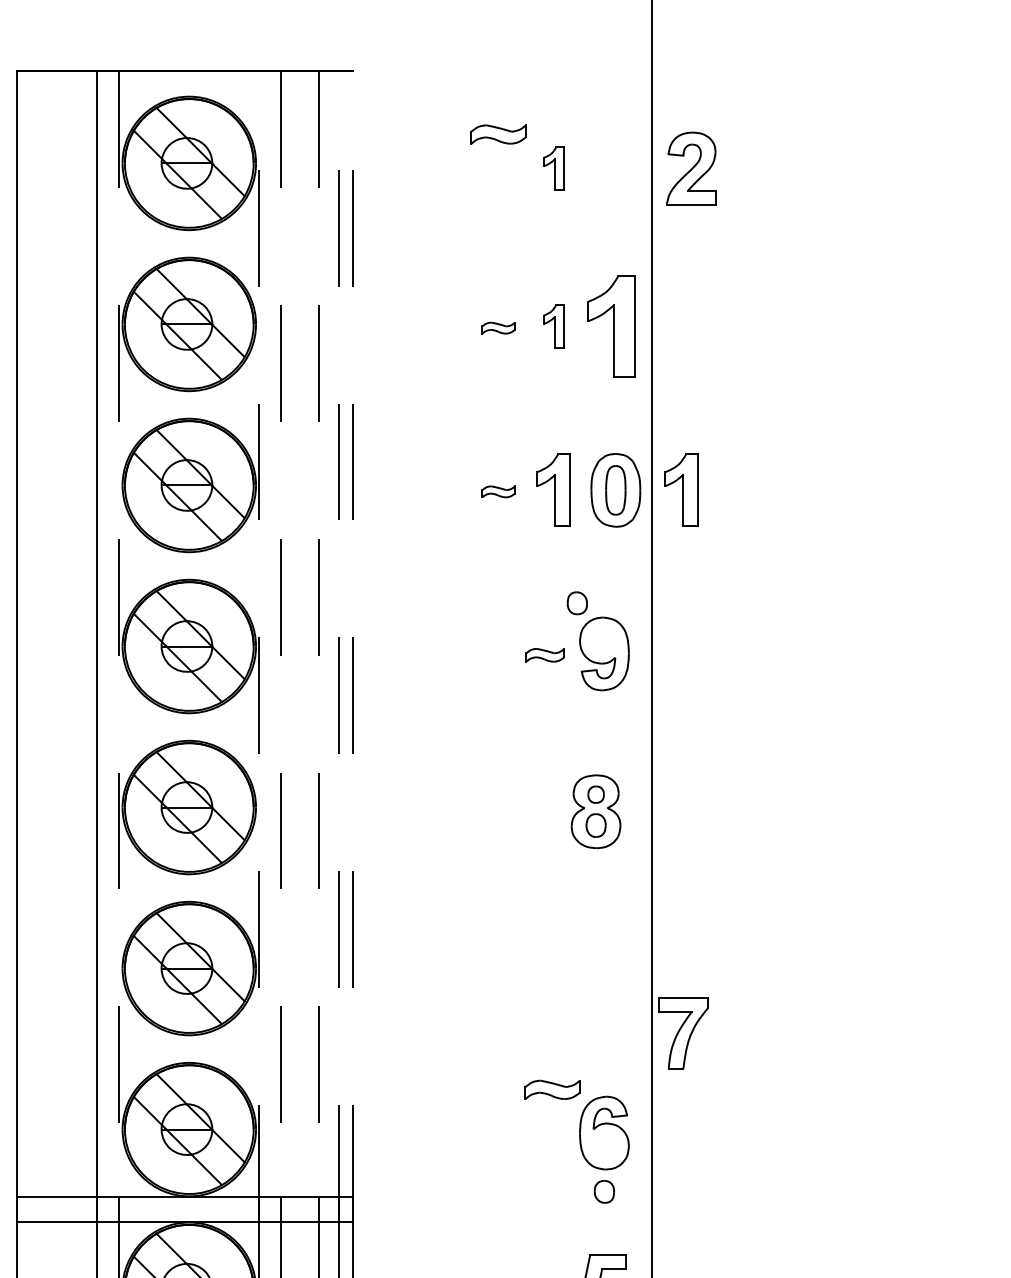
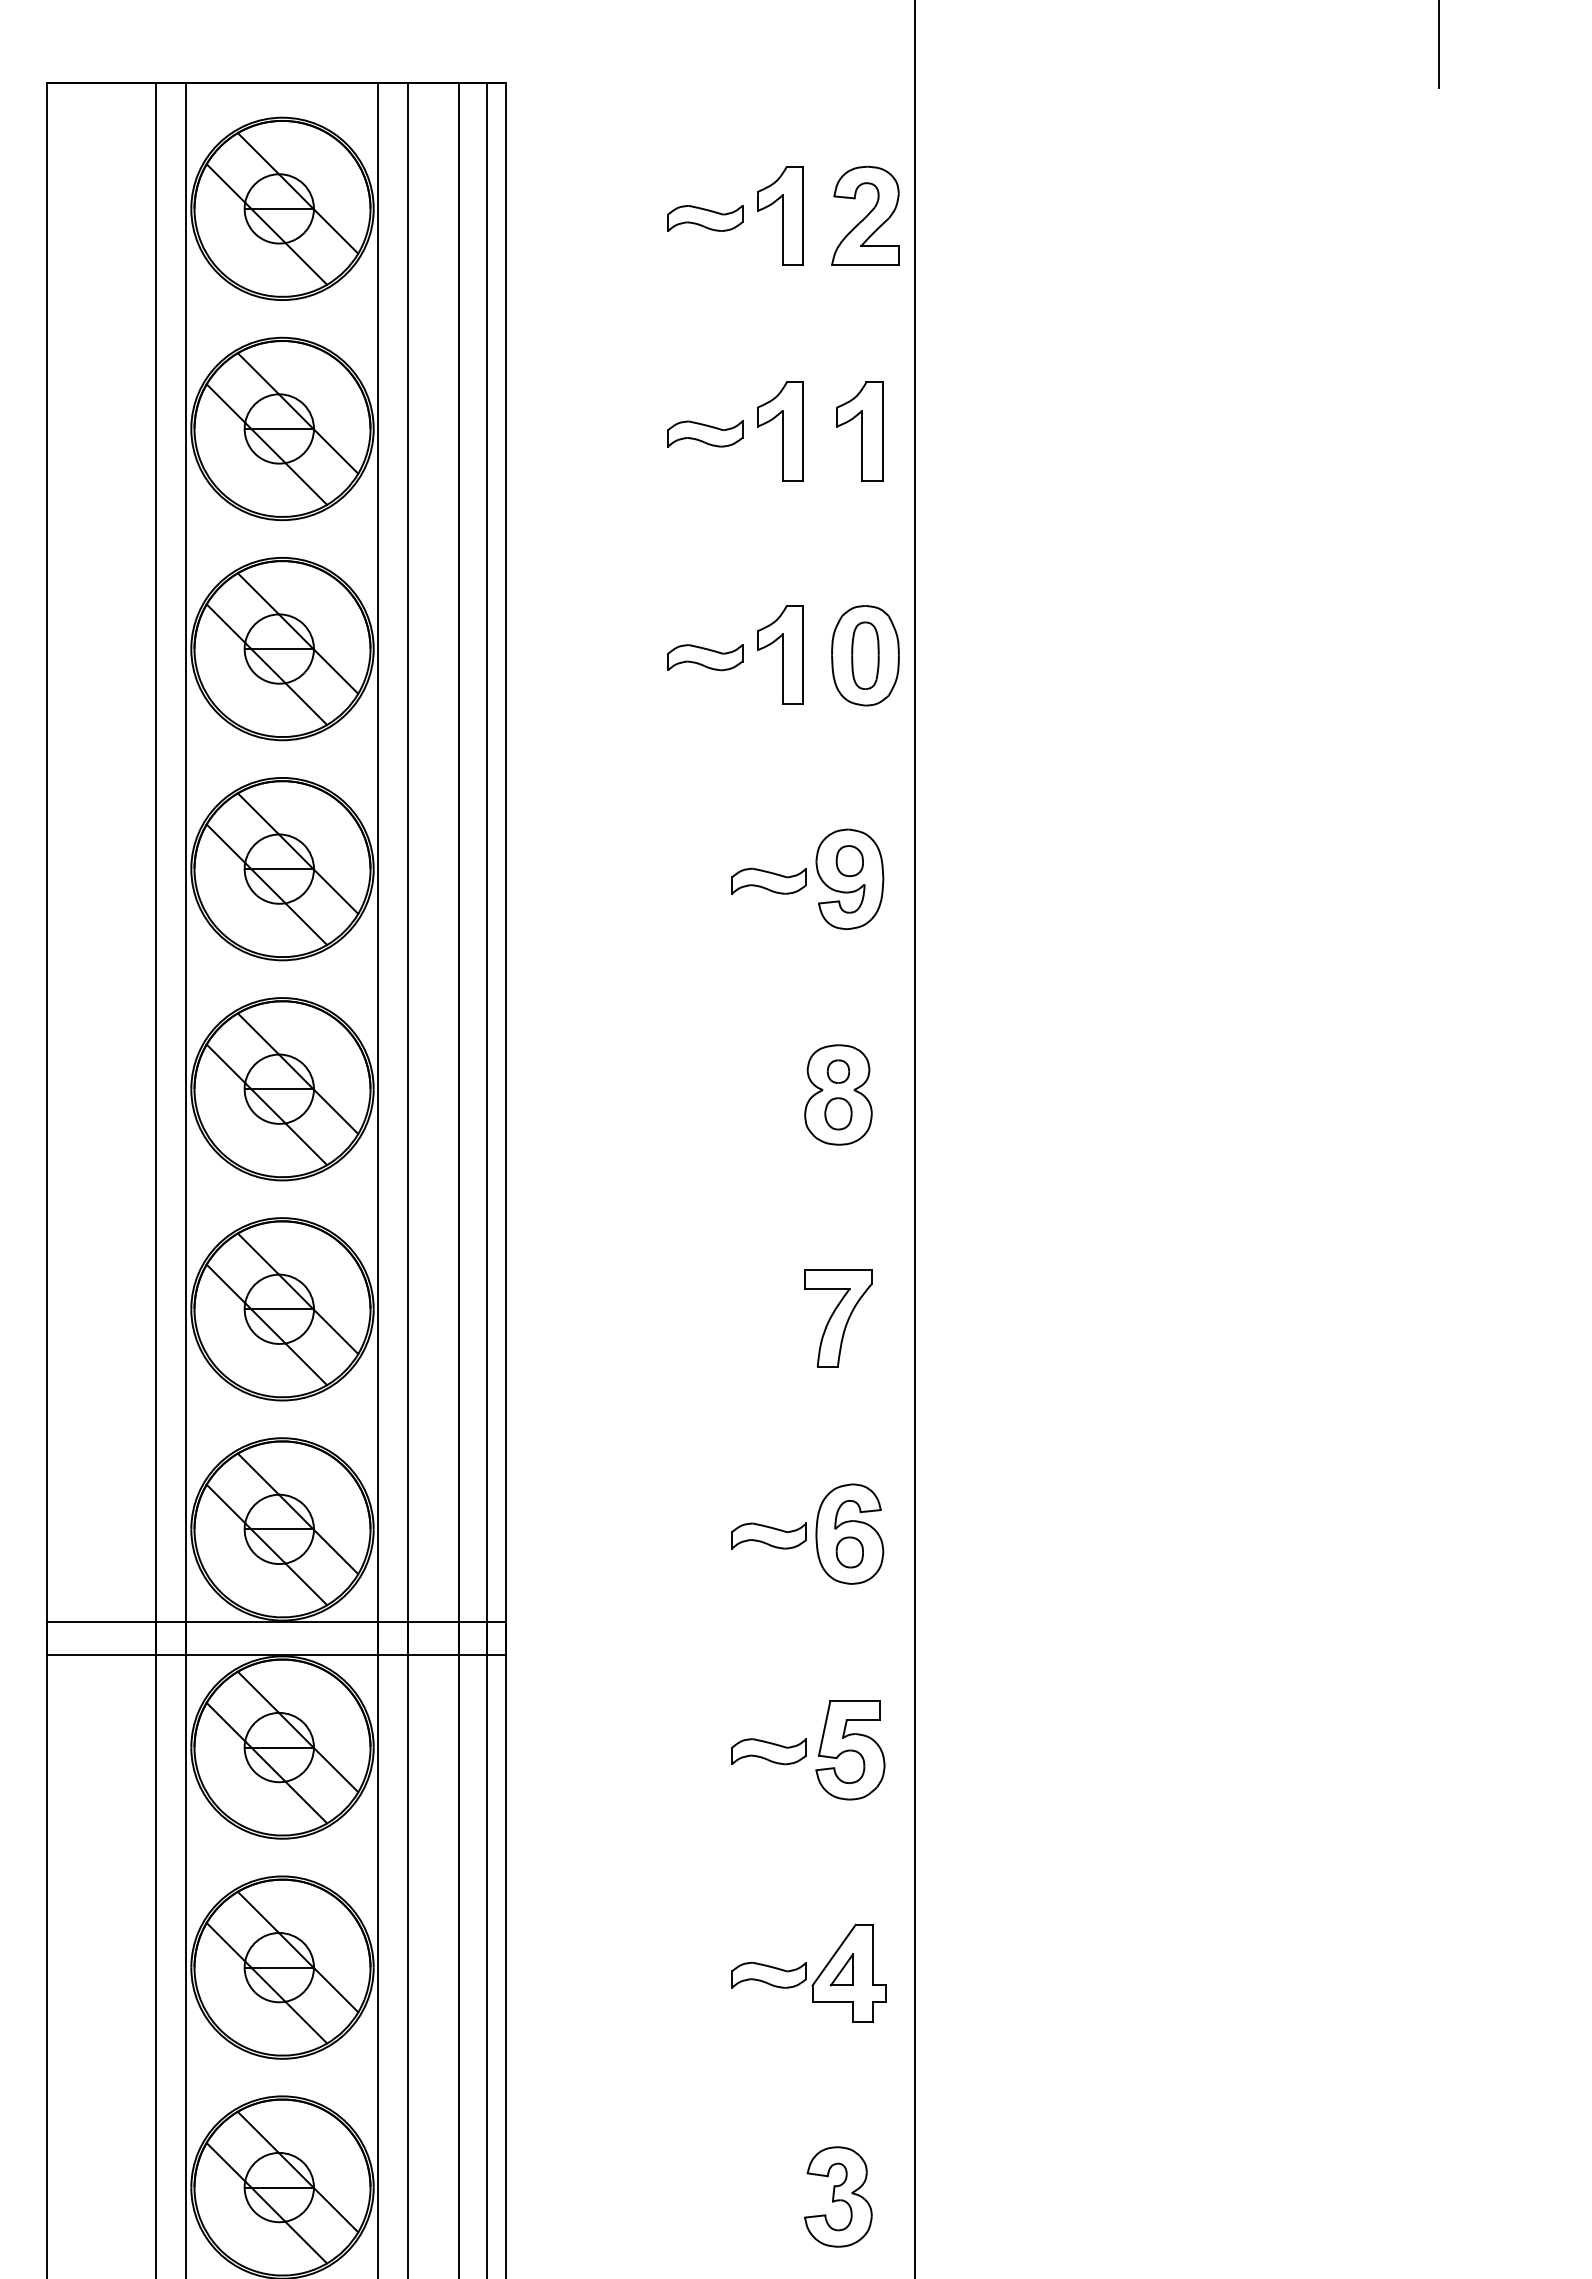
part: (498, 134) -> (705, 218), moved
part: (553, 168) -> (780, 215), size x1.67
part: (691, 168) -> (865, 215), moved
part: (553, 326) -> (780, 431), size x1.67
part: (611, 326) -> (859, 431), size x0.71
part: (498, 327) -> (705, 433), size x1.67
part: (681, 489) -> (955, 654), removed
part: (498, 491) -> (705, 657), size x1.67
part: (577, 602) -> (849, 860), moved
line: (118, 646) -> (185, 869), dashed -> solid
line: (258, 646) -> (377, 869), dashed -> solid
line: (281, 646) -> (408, 869), dashed -> solid
line: (318, 646) -> (459, 869), dashed -> solid
line: (338, 646) -> (486, 869), dashed -> solid
line: (352, 646) -> (505, 869), dashed -> solid
part: (544, 654) -> (768, 880), size x1.43
part: (683, 1033) -> (838, 1318), moved
part: (552, 1089) -> (768, 1535), moved
part: (604, 1191) -> (849, 1552), moved

